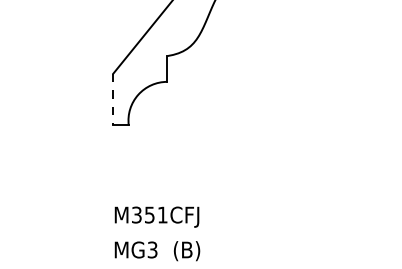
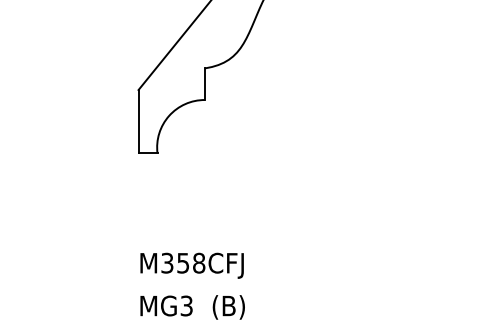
line: (113, 99) -> (138, 121), dashed -> solid
text: (163, 214) -> (199, 262), M351CFJ -> M358CFJ

